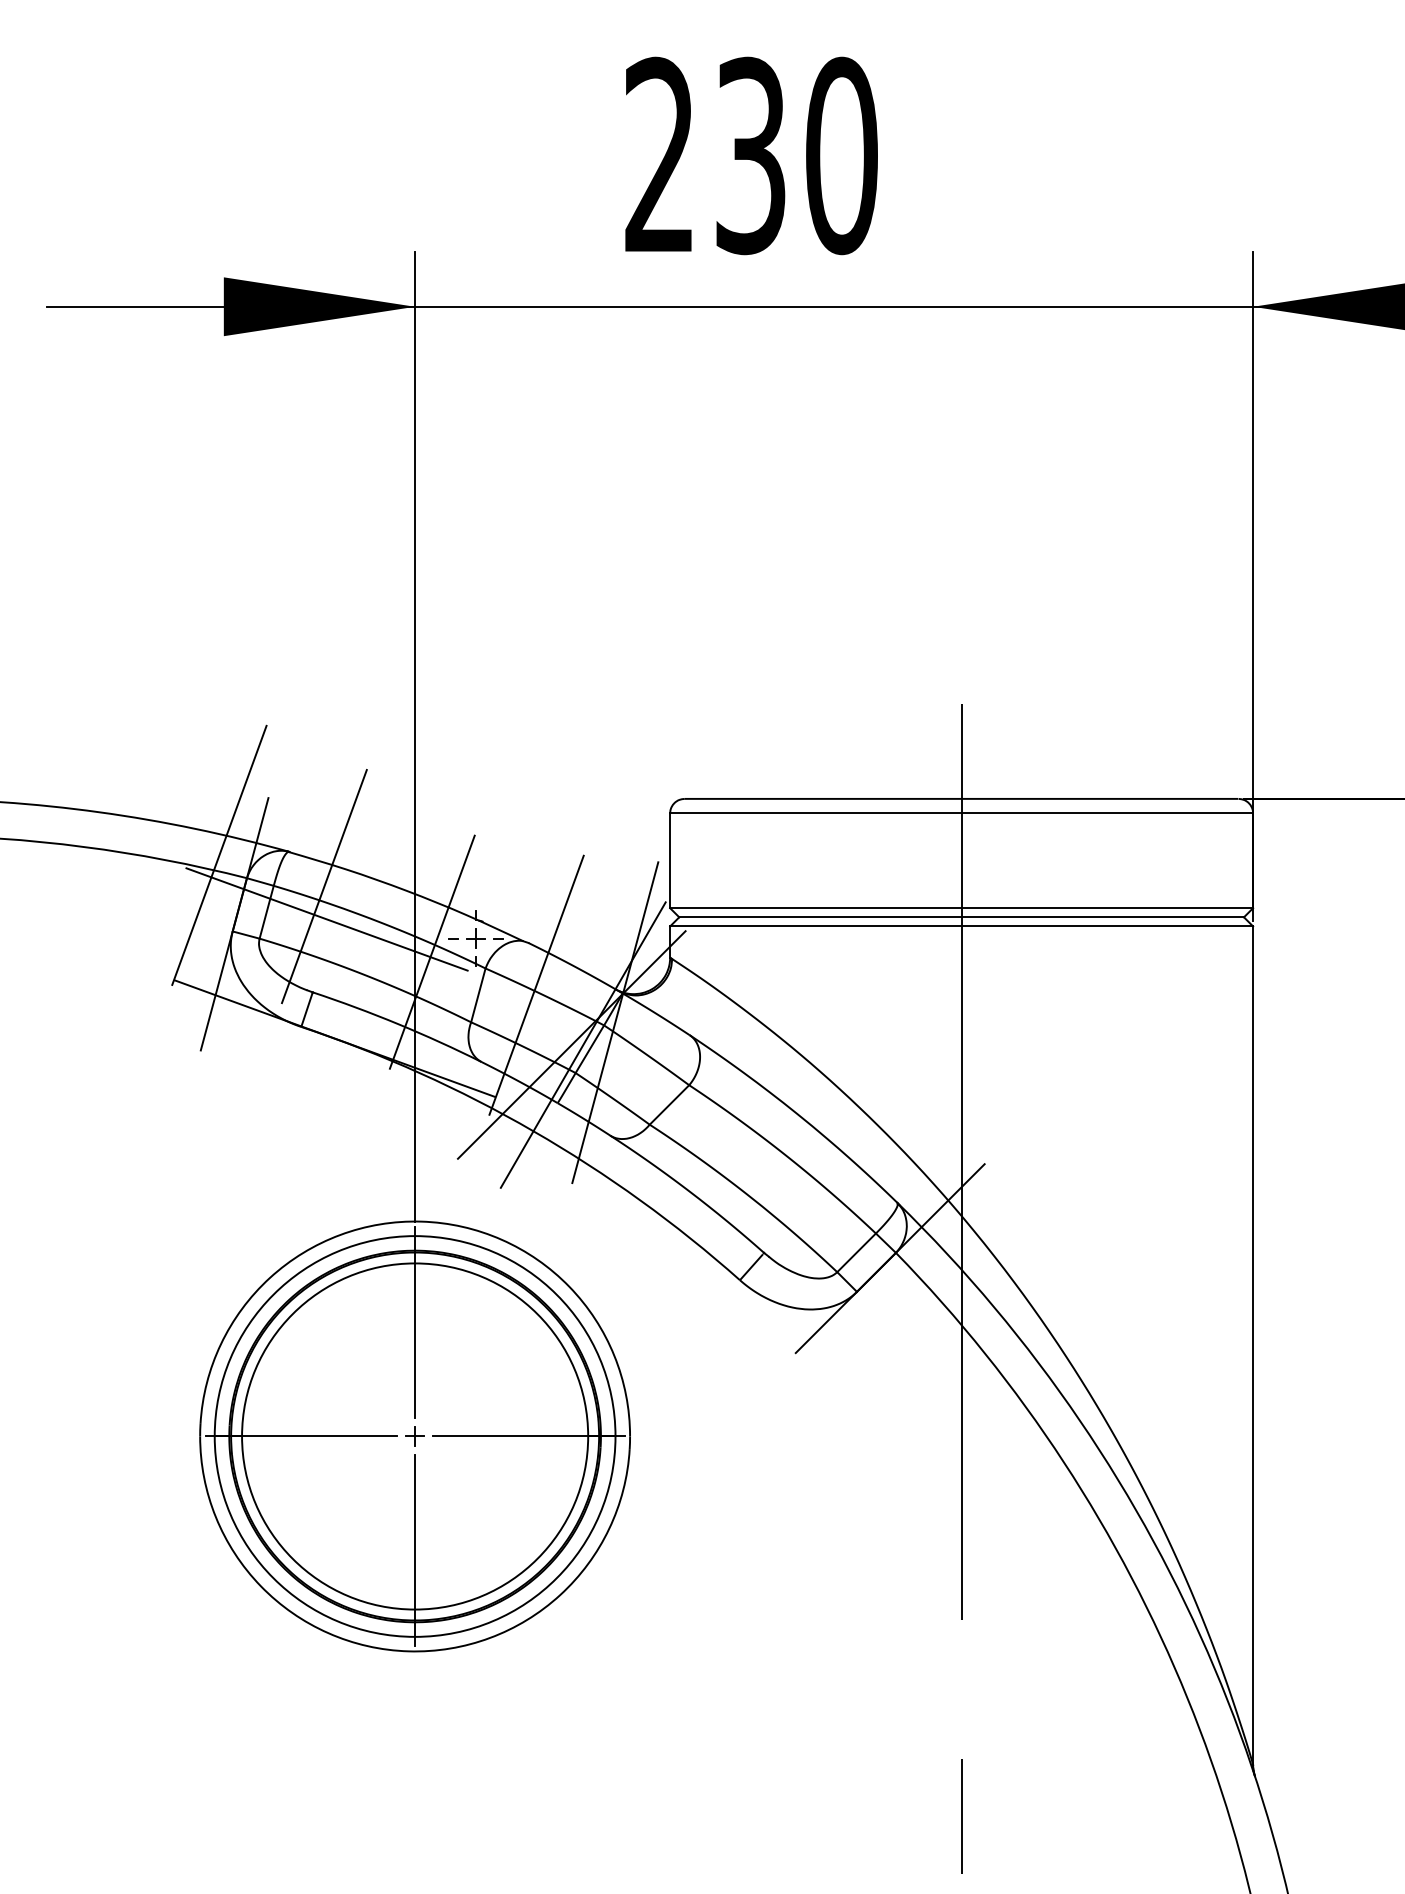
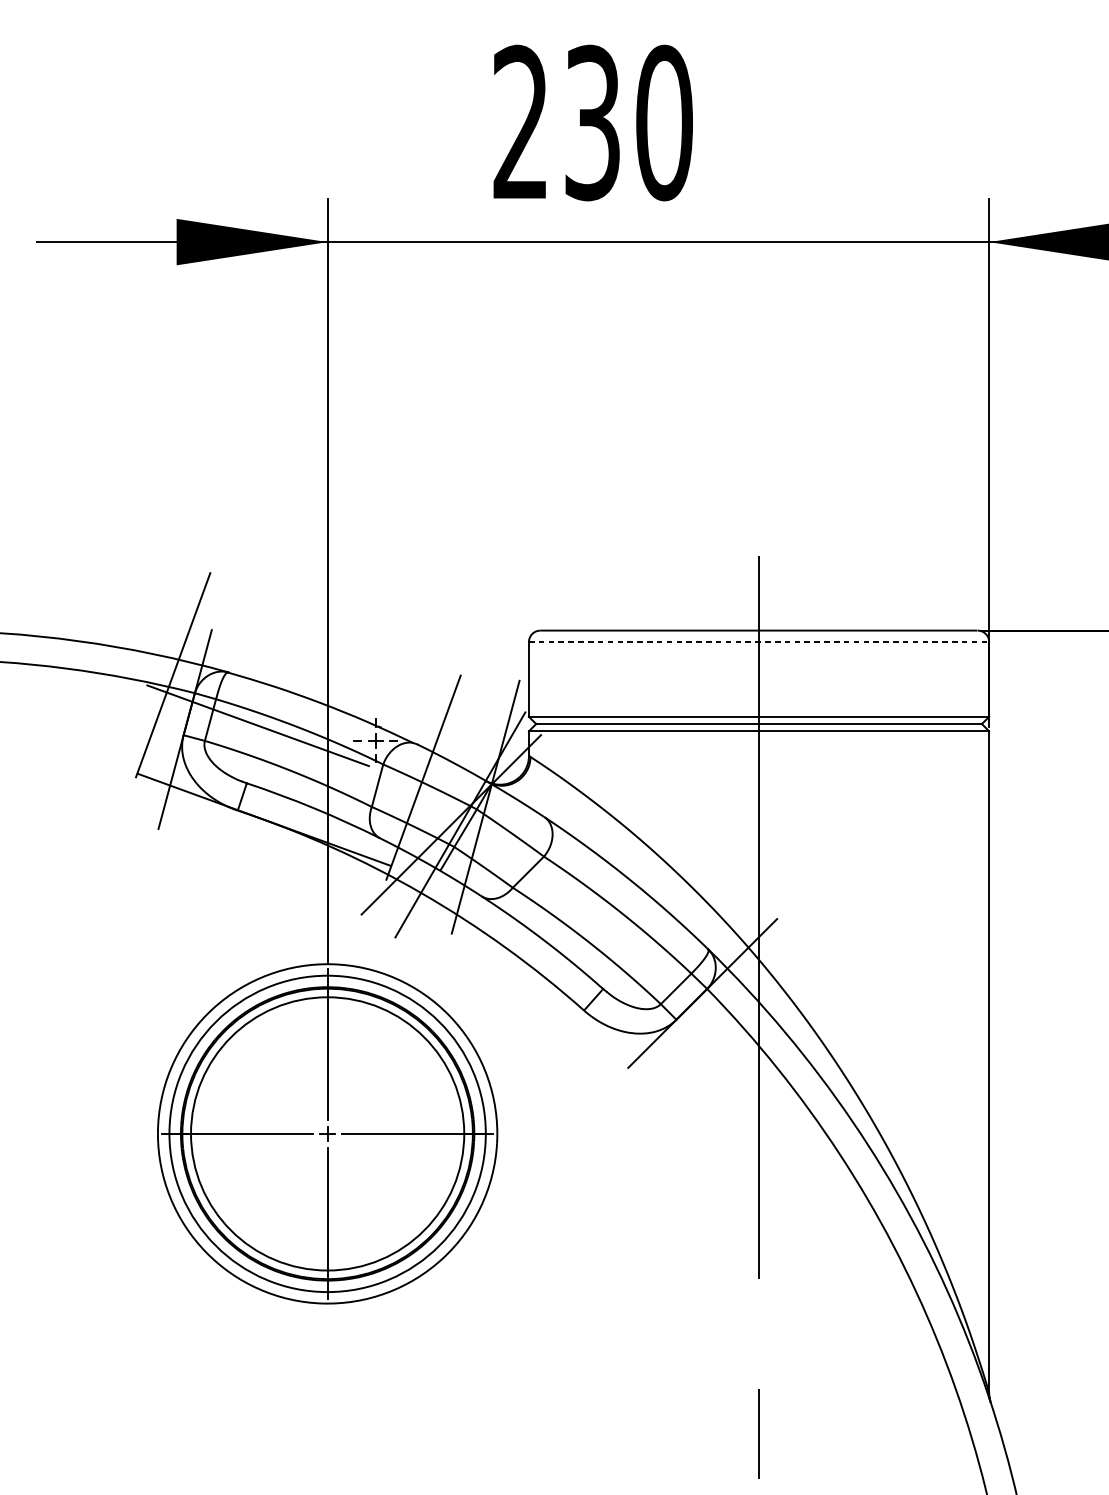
line: (962, 813) -> (759, 642), solid -> dashed
line: (324, 886) -> (256, 699), removed
line: (432, 951) -> (341, 751), removed

